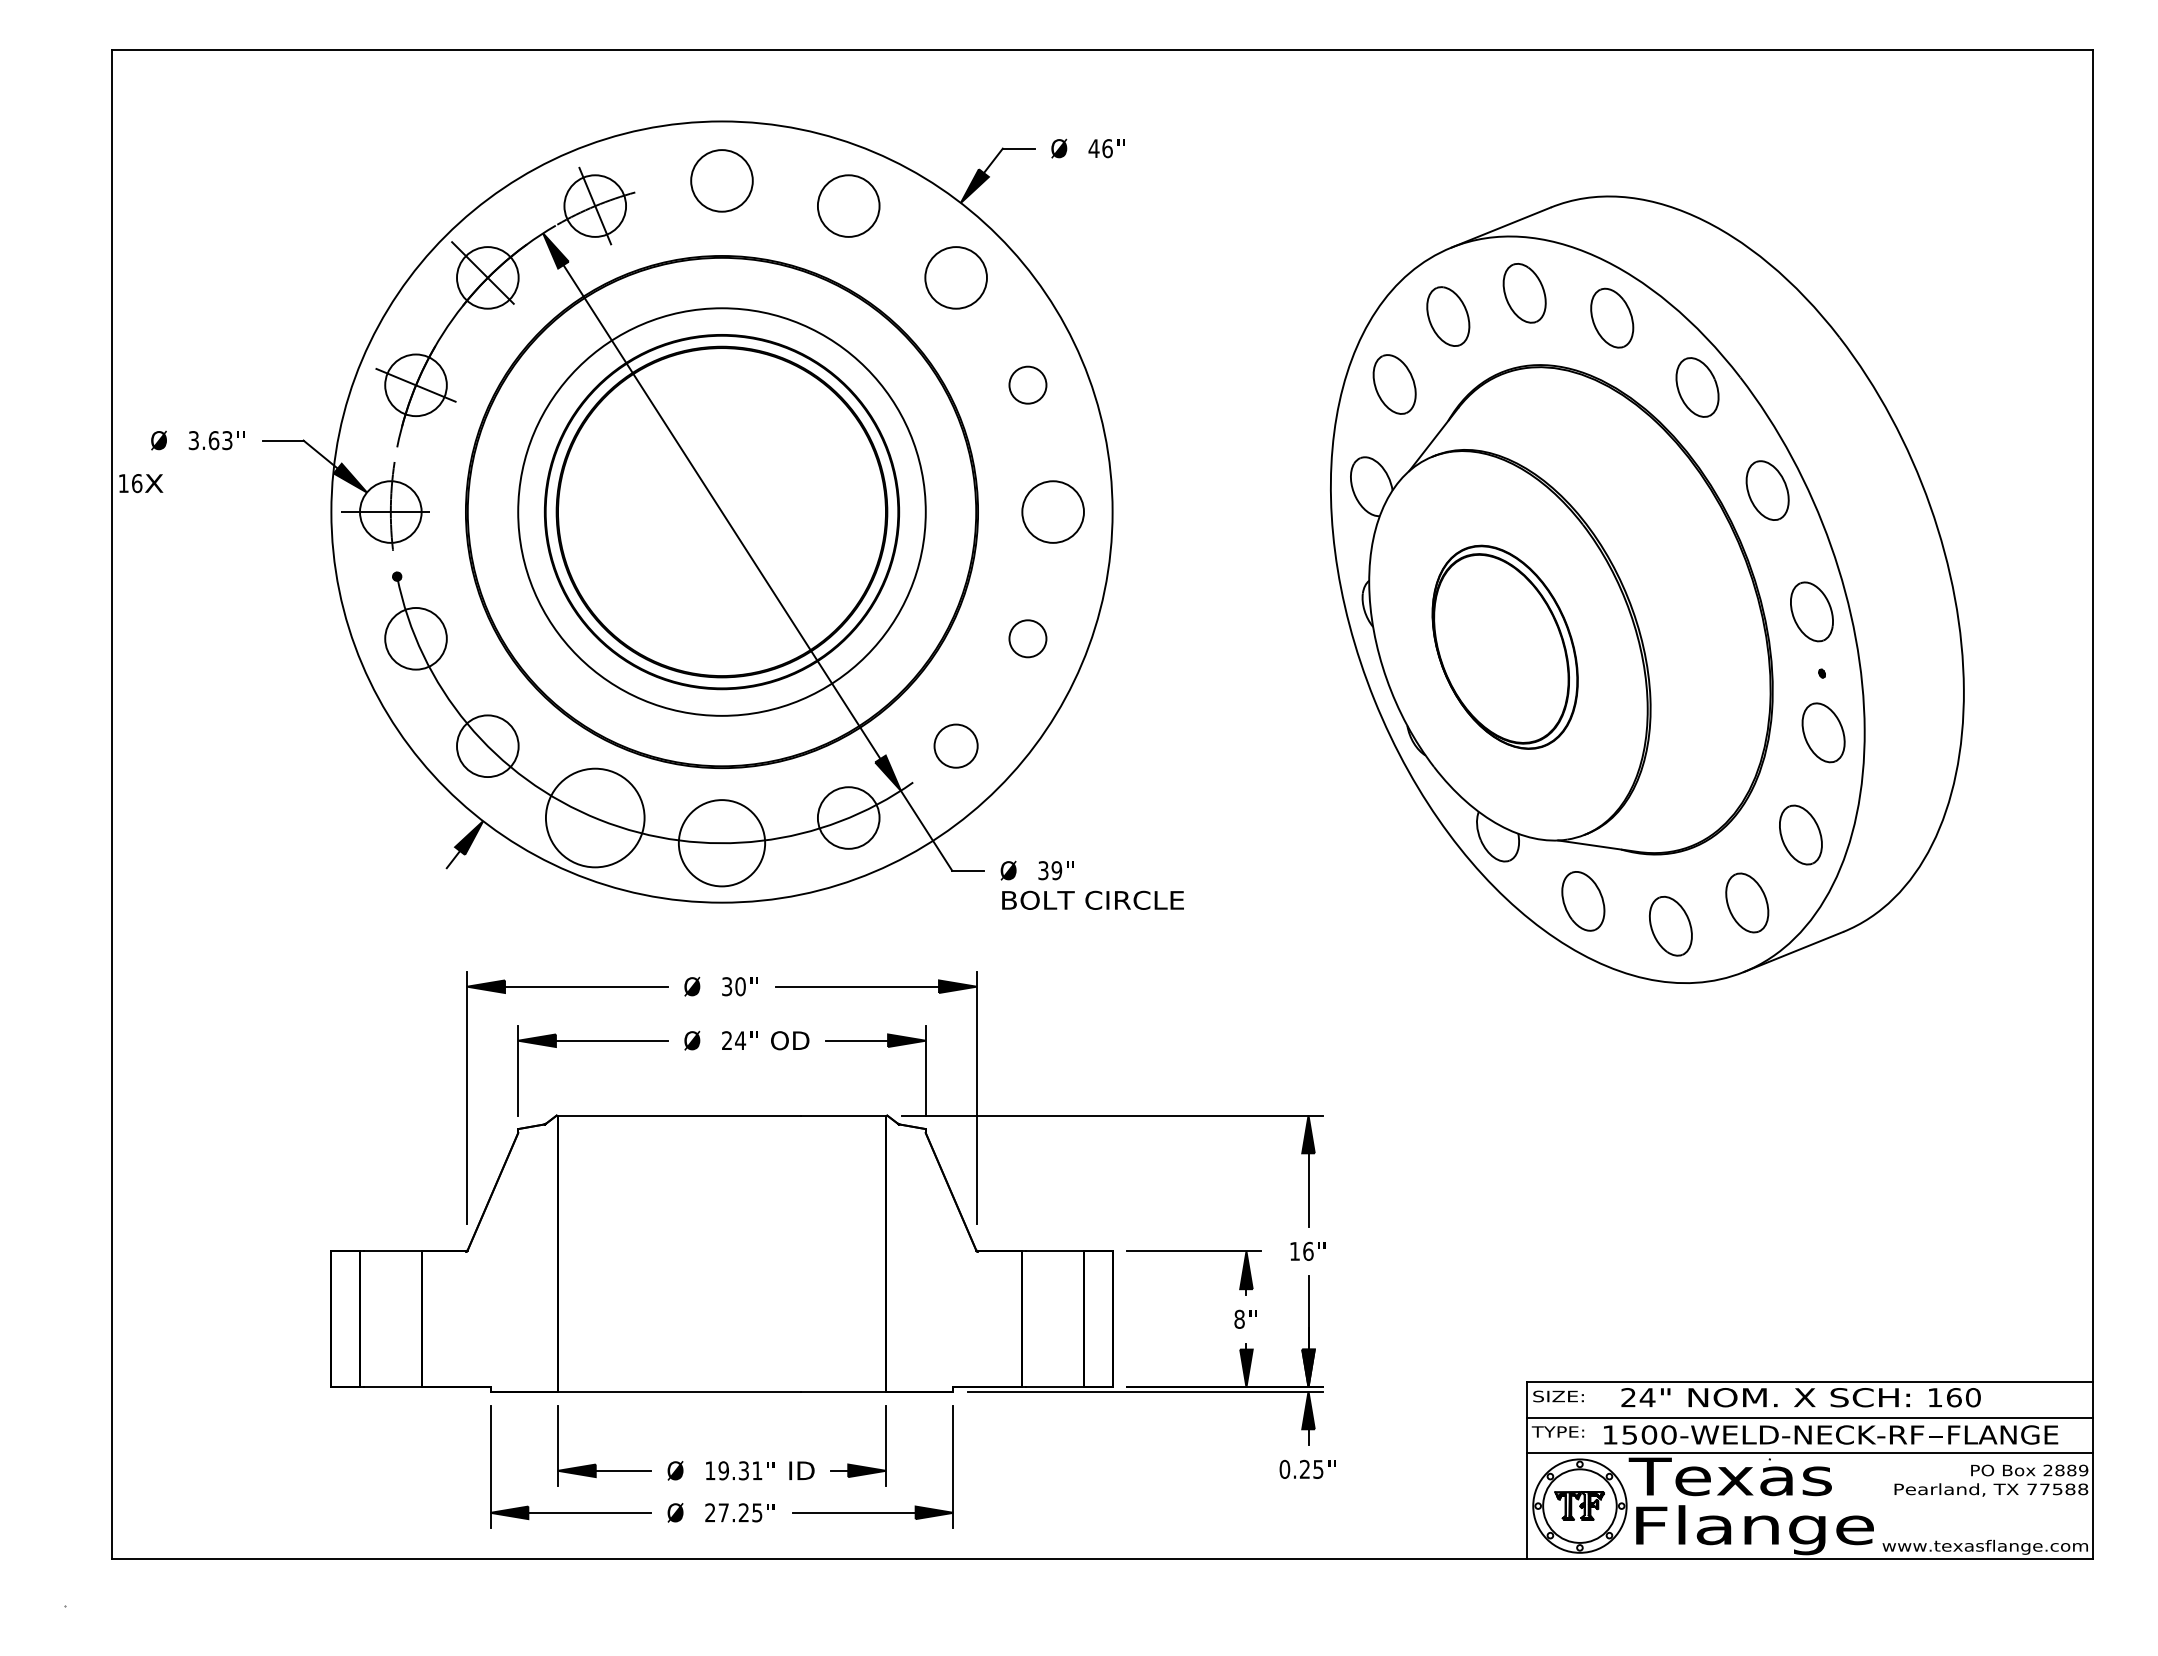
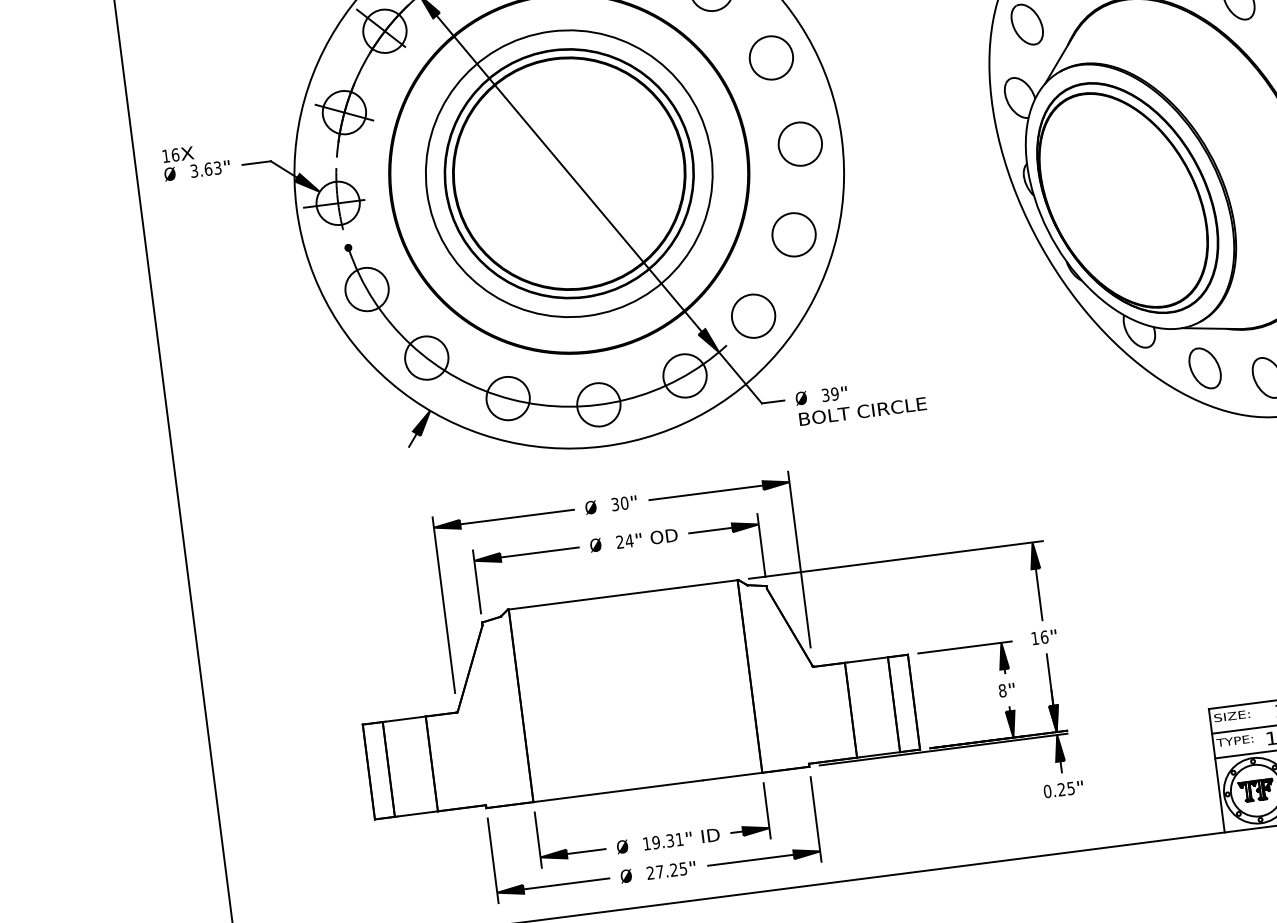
circle: (1027, 384) -> (771, 57), size x1.67
text: (141, 483) -> (178, 154), moved
circle: (1027, 638) -> (793, 234), size x1.67
part: (1505, 647) -> (1128, 198), size x1.67
circle: (955, 745) -> (753, 315), size x1.43
circle: (595, 817) -> (508, 398), size x0.62
circle: (721, 843) -> (598, 405), size x0.71

